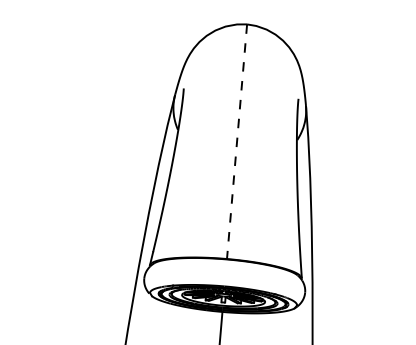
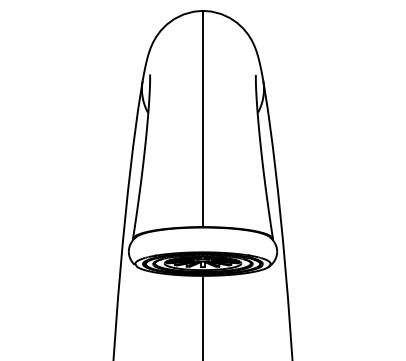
line: (237, 142) -> (203, 119), dashed -> solid

